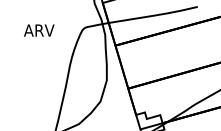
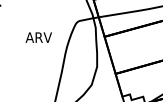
text: (39, 30) -> (39, 37), moved

